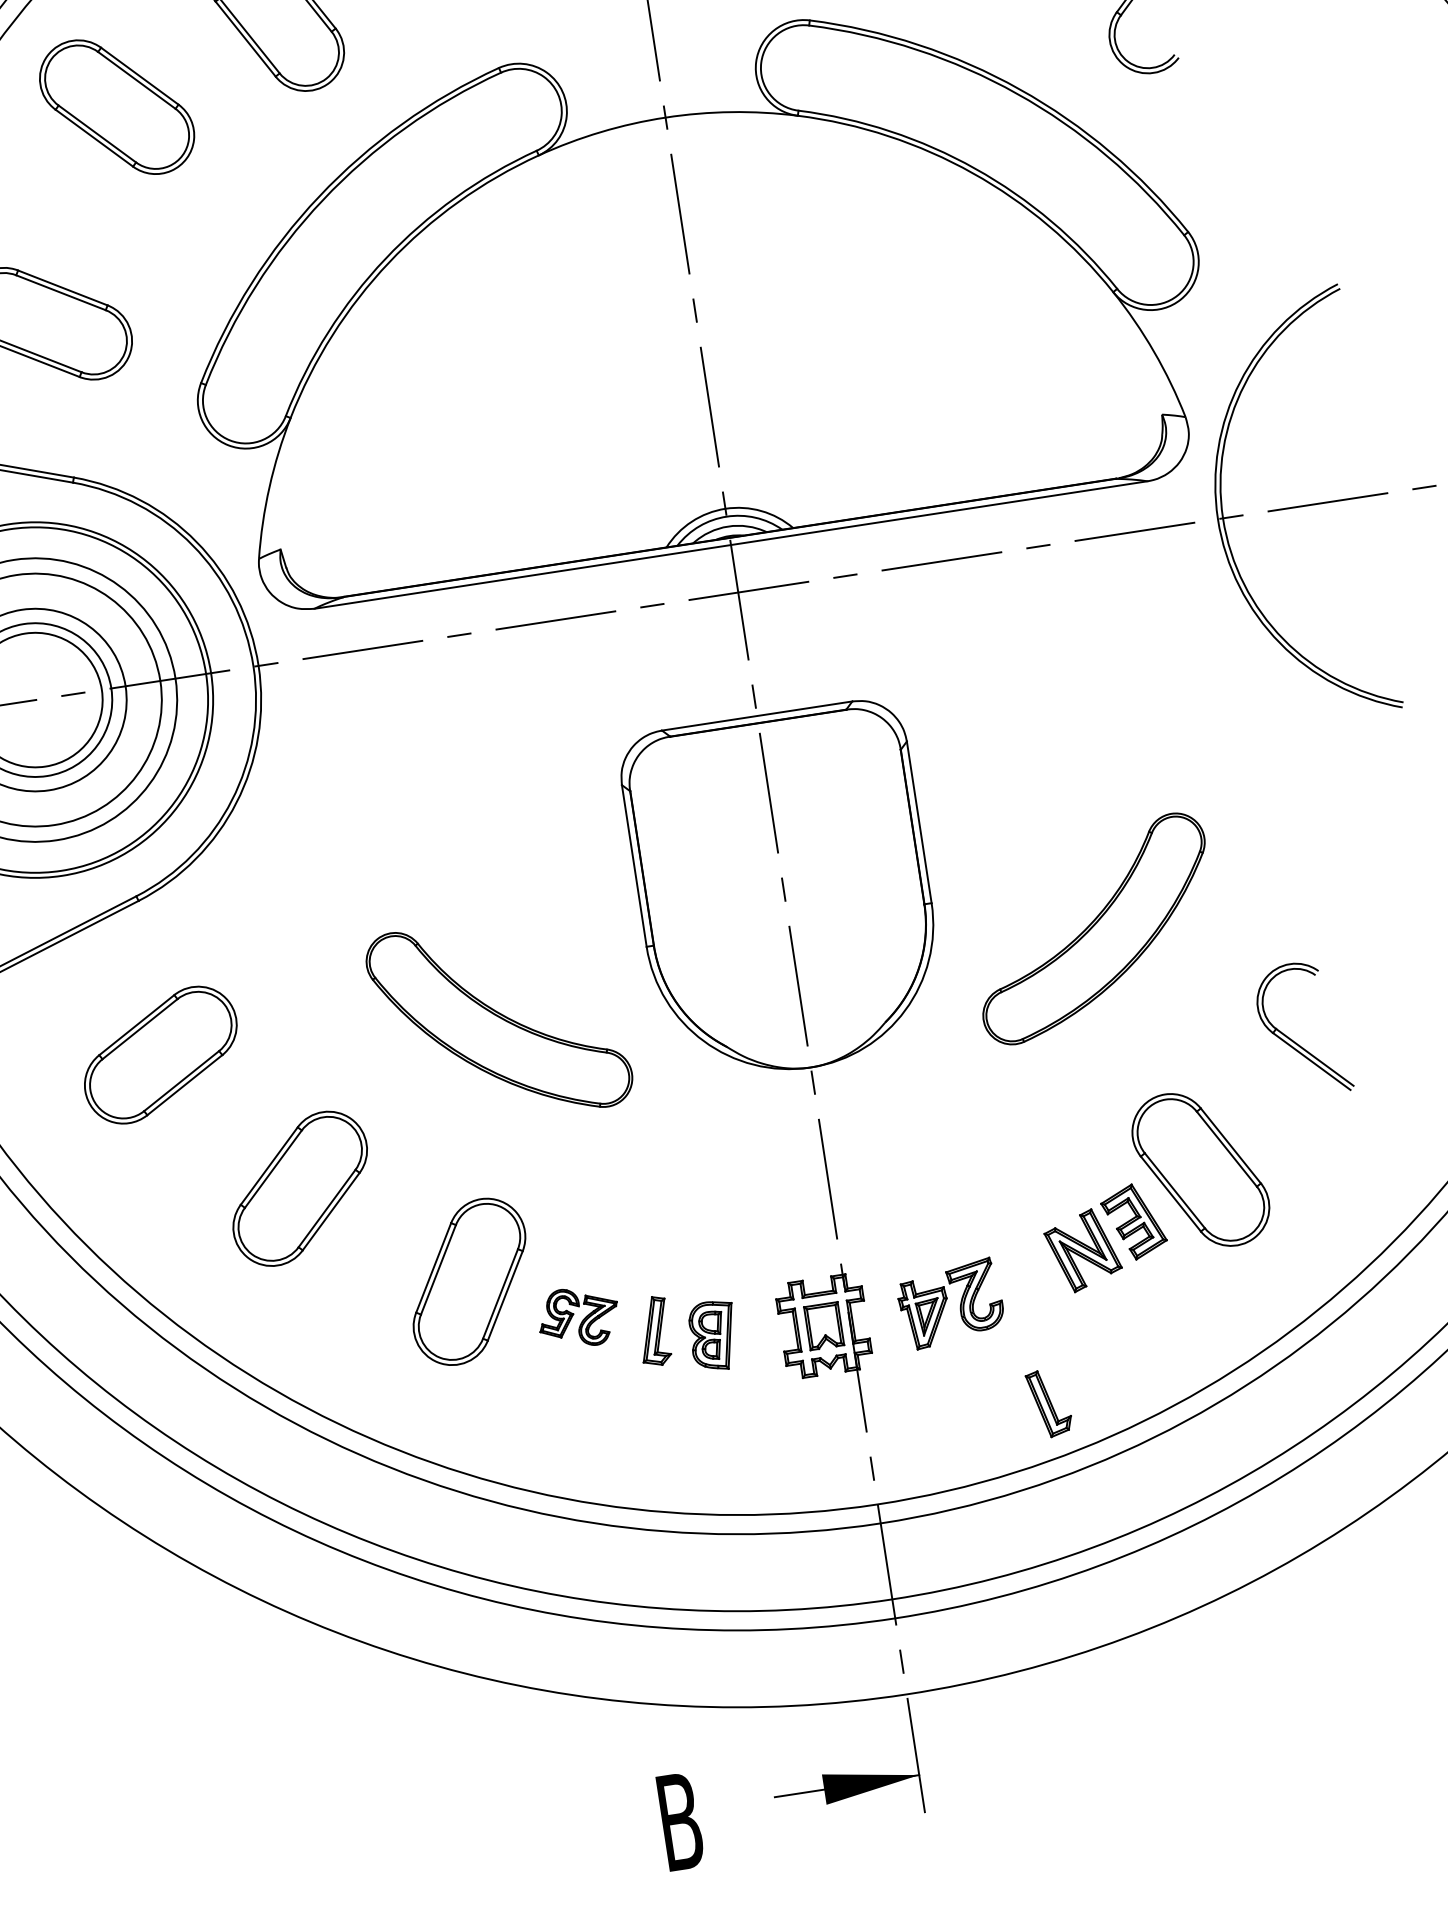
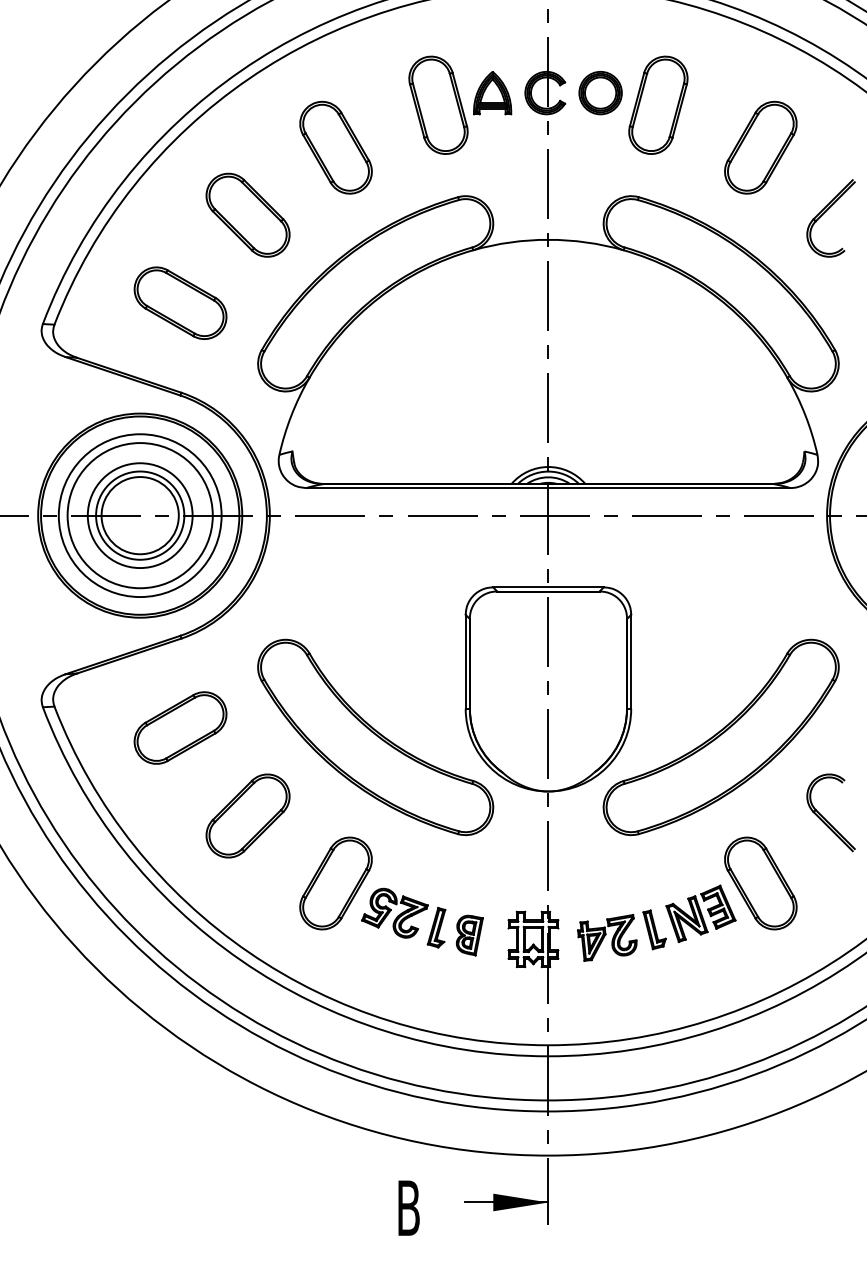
part: (115, 106) -> (247, 214), moved
part: (1092, 929) -> (720, 737), size x1.67
part: (498, 1020) -> (375, 737), size x1.67
part: (577, 1316) -> (394, 912), size x1.43
part: (1049, 1402) -> (654, 929), moved

